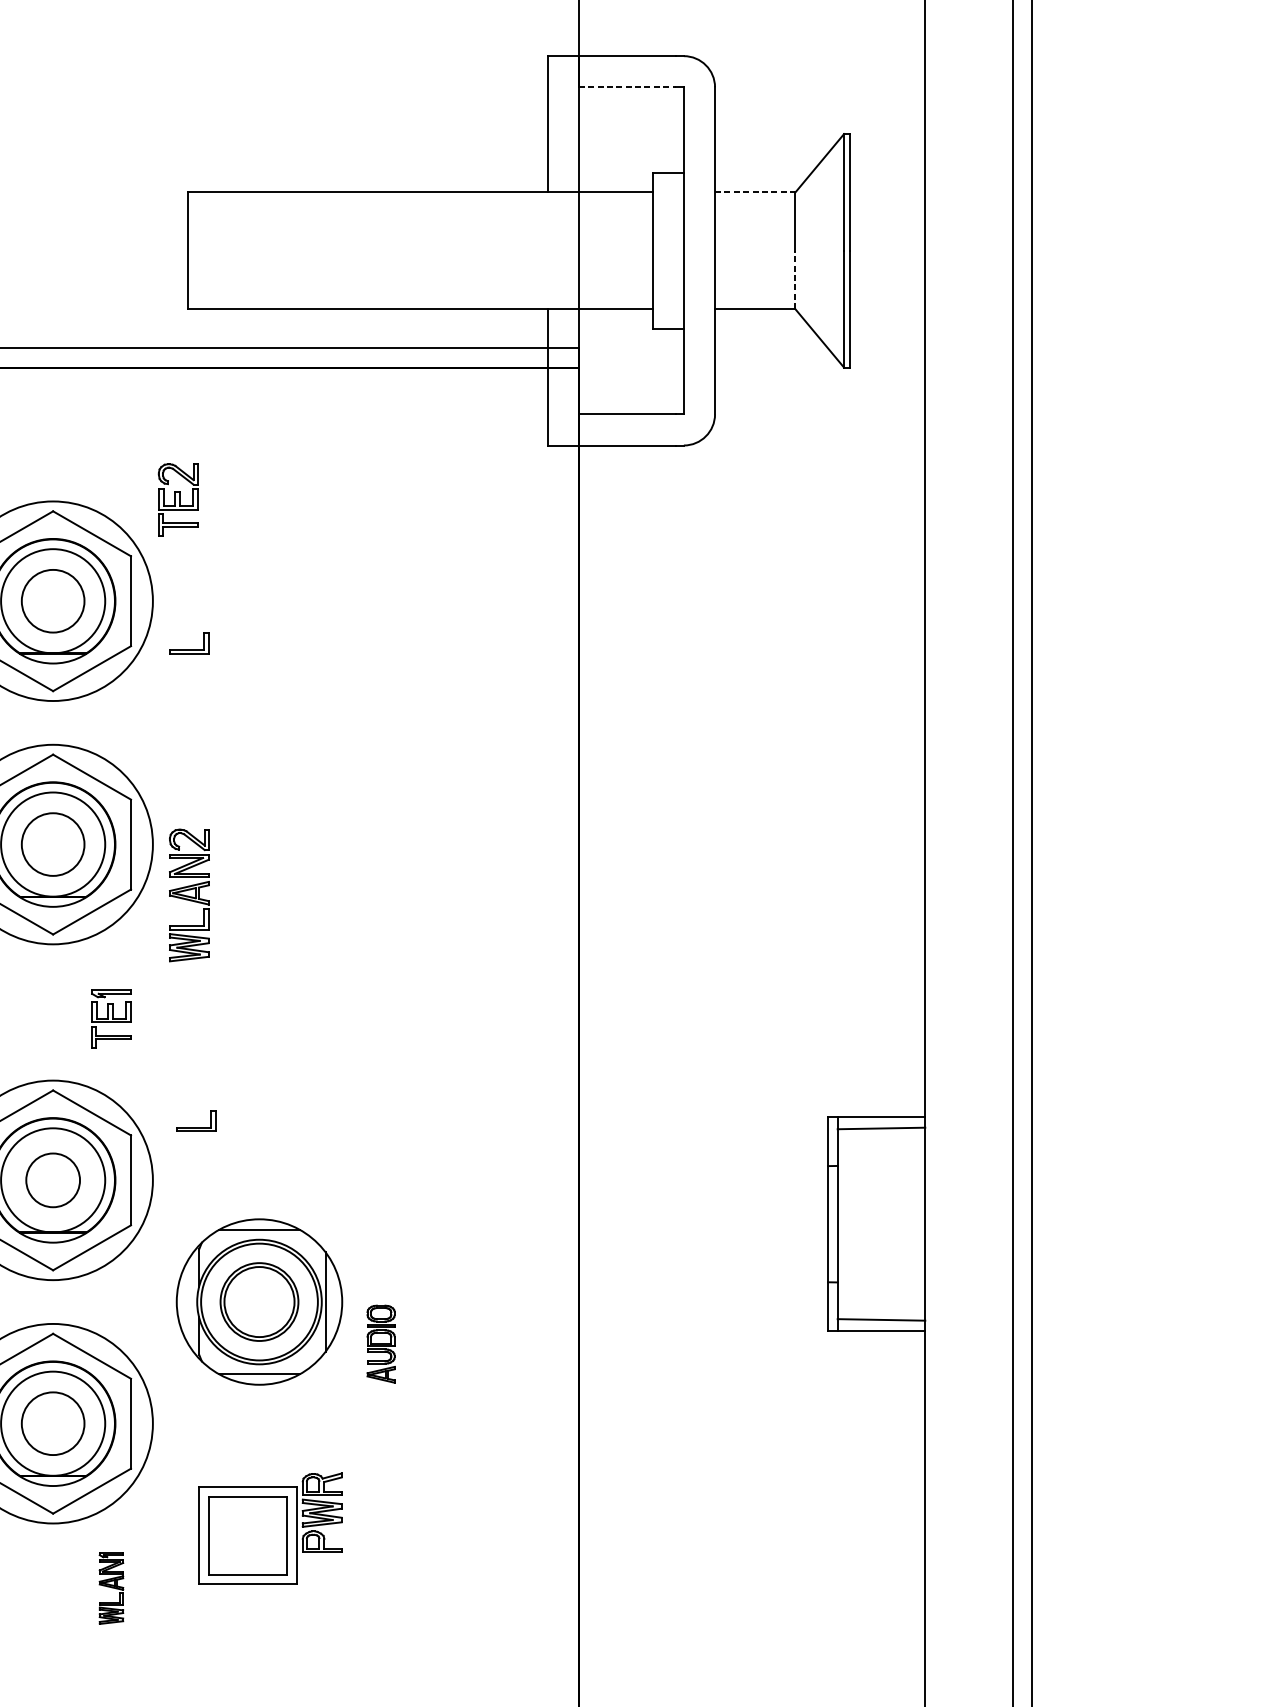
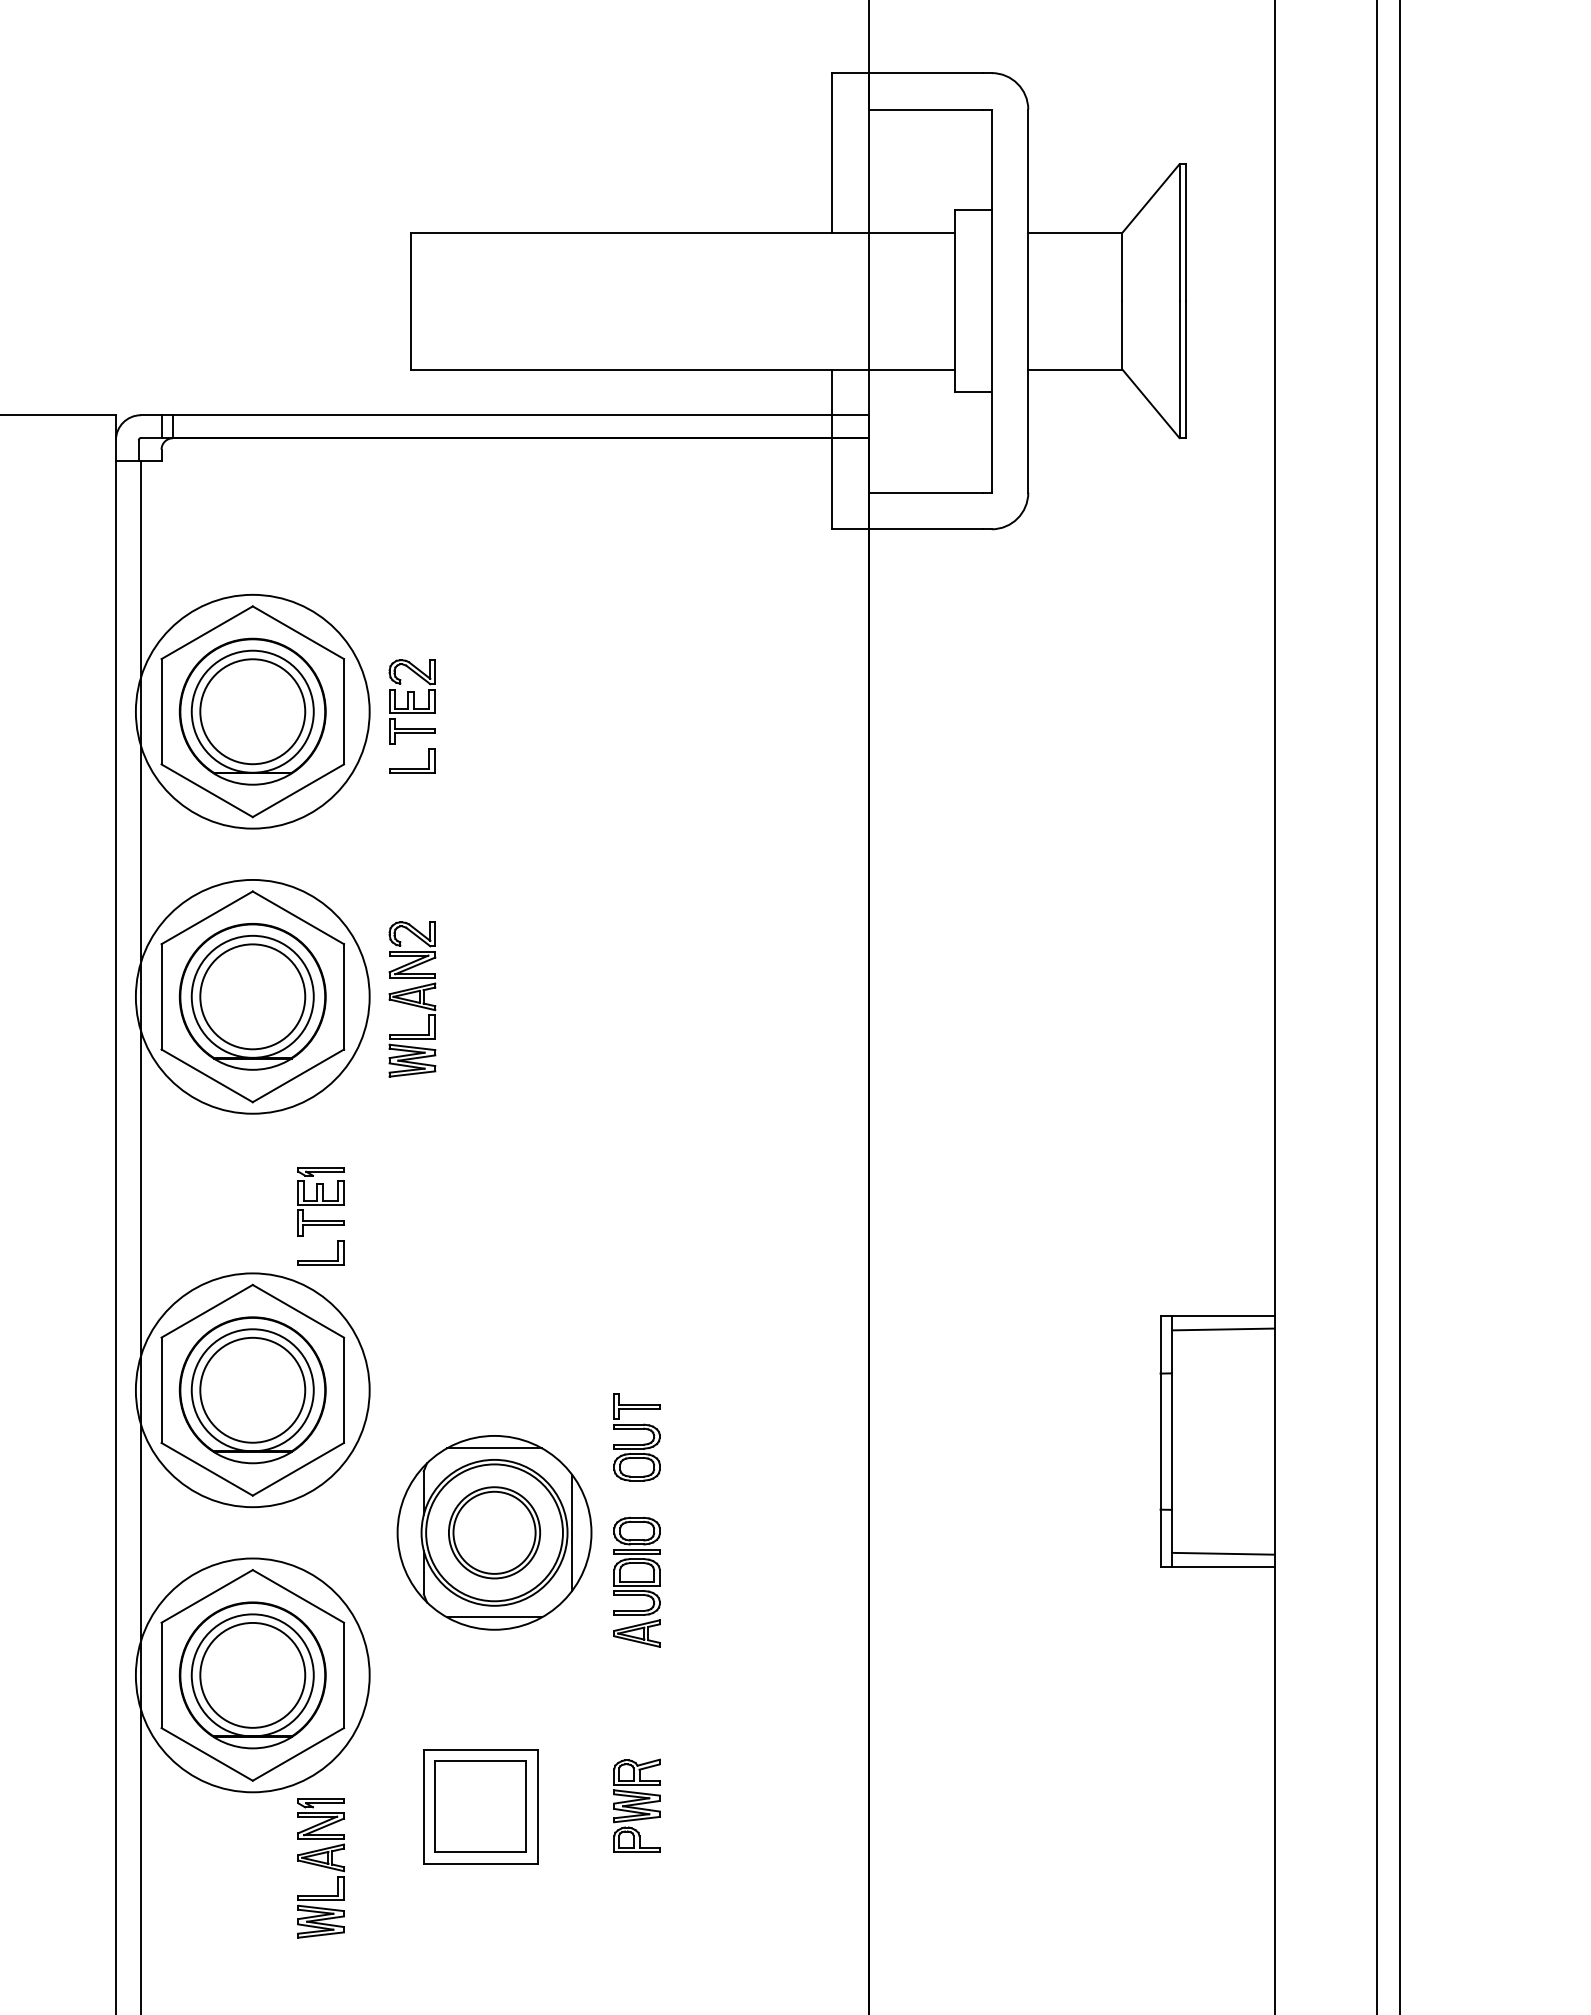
line: (628, 87) -> (926, 109), dashed -> solid
line: (755, 192) -> (1075, 232), dashed -> solid
line: (795, 279) -> (1122, 334), dashed -> solid
part: (177, 499) -> (411, 701), moved
circle: (52, 601) -> (252, 711), size x1.43
circle: (52, 844) -> (252, 996), size x1.43
part: (189, 895) -> (412, 999), moved
part: (196, 1127) -> (320, 1260), moved
circle: (52, 1179) -> (252, 1389), size x1.67
part: (380, 1226) -> (636, 1444), added
part: (380, 1343) -> (636, 1581), size x1.43
circle: (52, 1422) -> (252, 1674), size x1.43
part: (321, 1512) -> (636, 1805), moved
part: (110, 1588) -> (320, 1868), size x1.67

